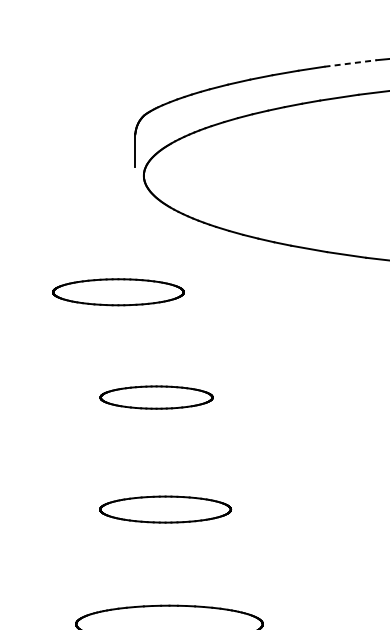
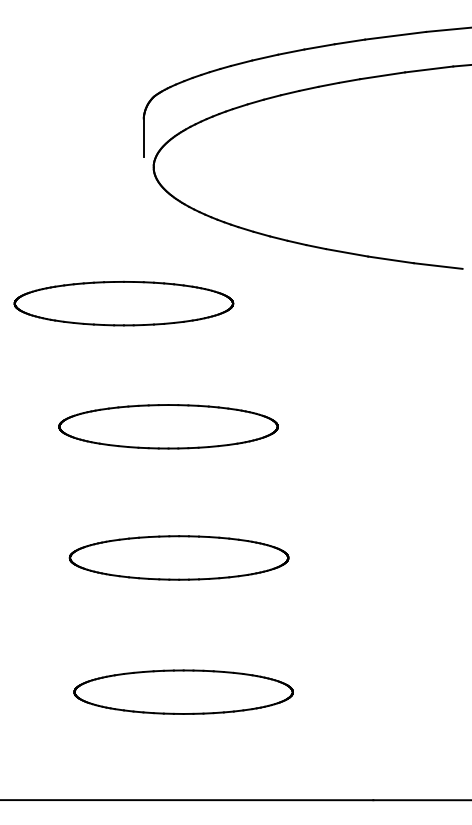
line: (350, 63) -> (395, 35), dashed -> solid
part: (118, 292) -> (123, 303), size x1.43
part: (156, 397) -> (168, 426), size x1.67
part: (165, 509) -> (178, 557), size x1.43

